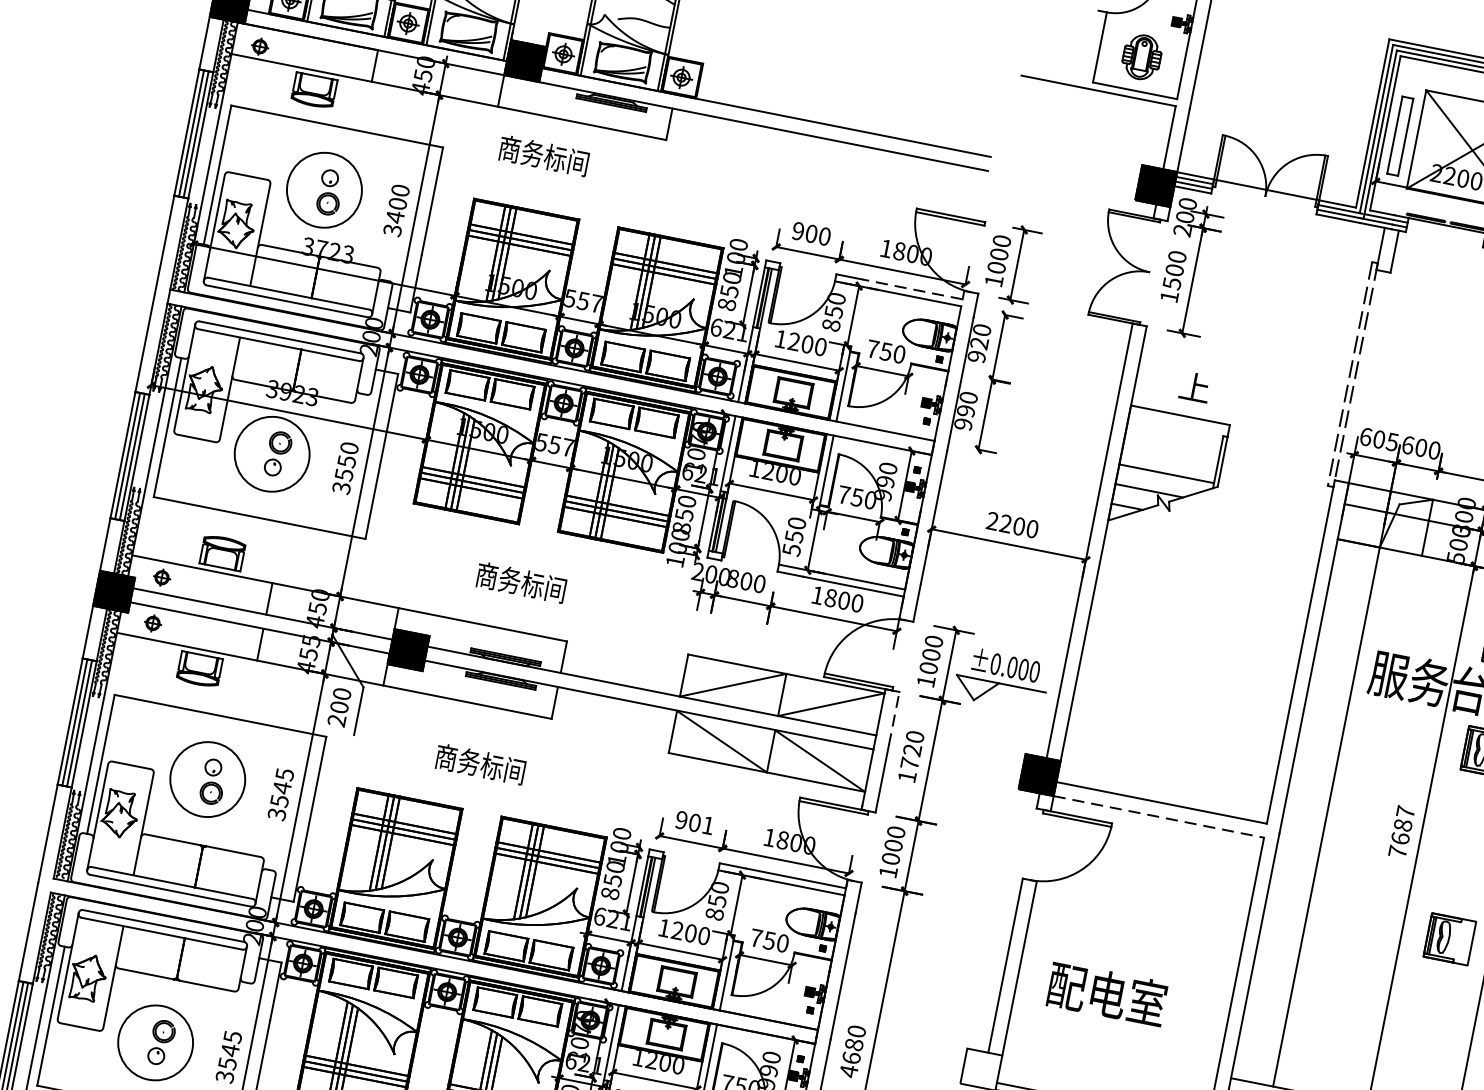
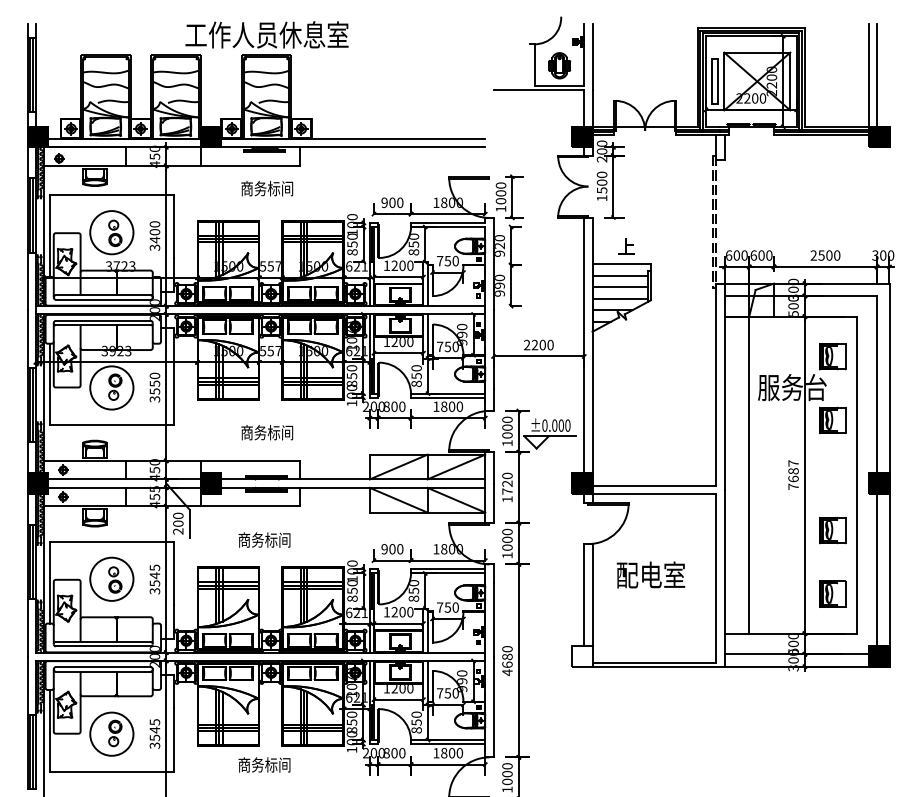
text: (544, 155) -> (267, 188), moved
line: (912, 288) -> (455, 222), dashed -> solid
line: (1174, 434) -> (620, 275), added
text: (1392, 442) -> (744, 255), 605 -> 600
line: (1170, 454) -> (620, 287), added
text: (791, 549) -> (416, 383), 550 -> 850
line: (894, 717) -> (493, 467), dashed -> solid
line: (1159, 816) -> (654, 493), dashed -> solid
text: (708, 826) -> (400, 549), 901 -> 900
text: (1106, 993) -> (650, 574), moved
part: (1428, 1046) -> (832, 593), added

